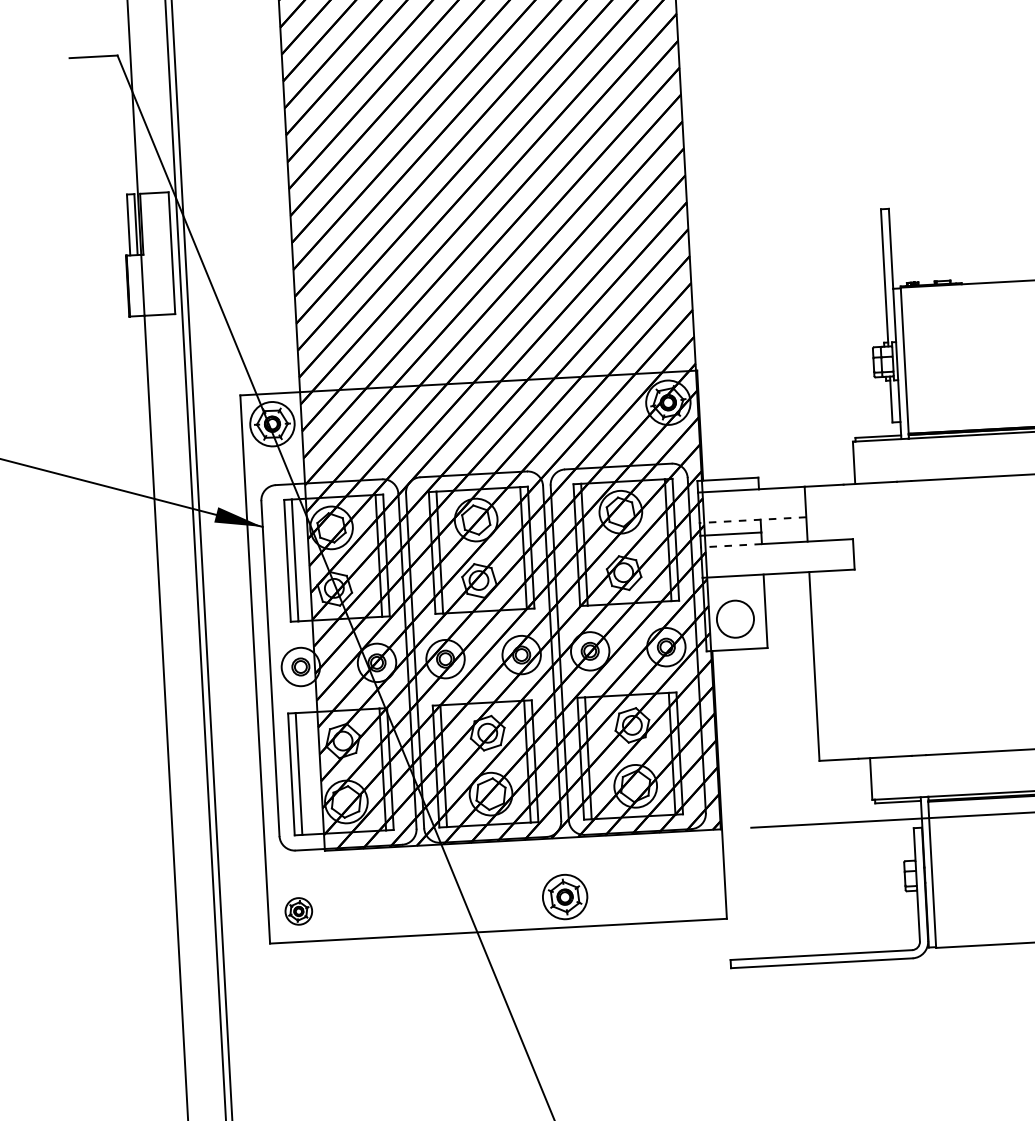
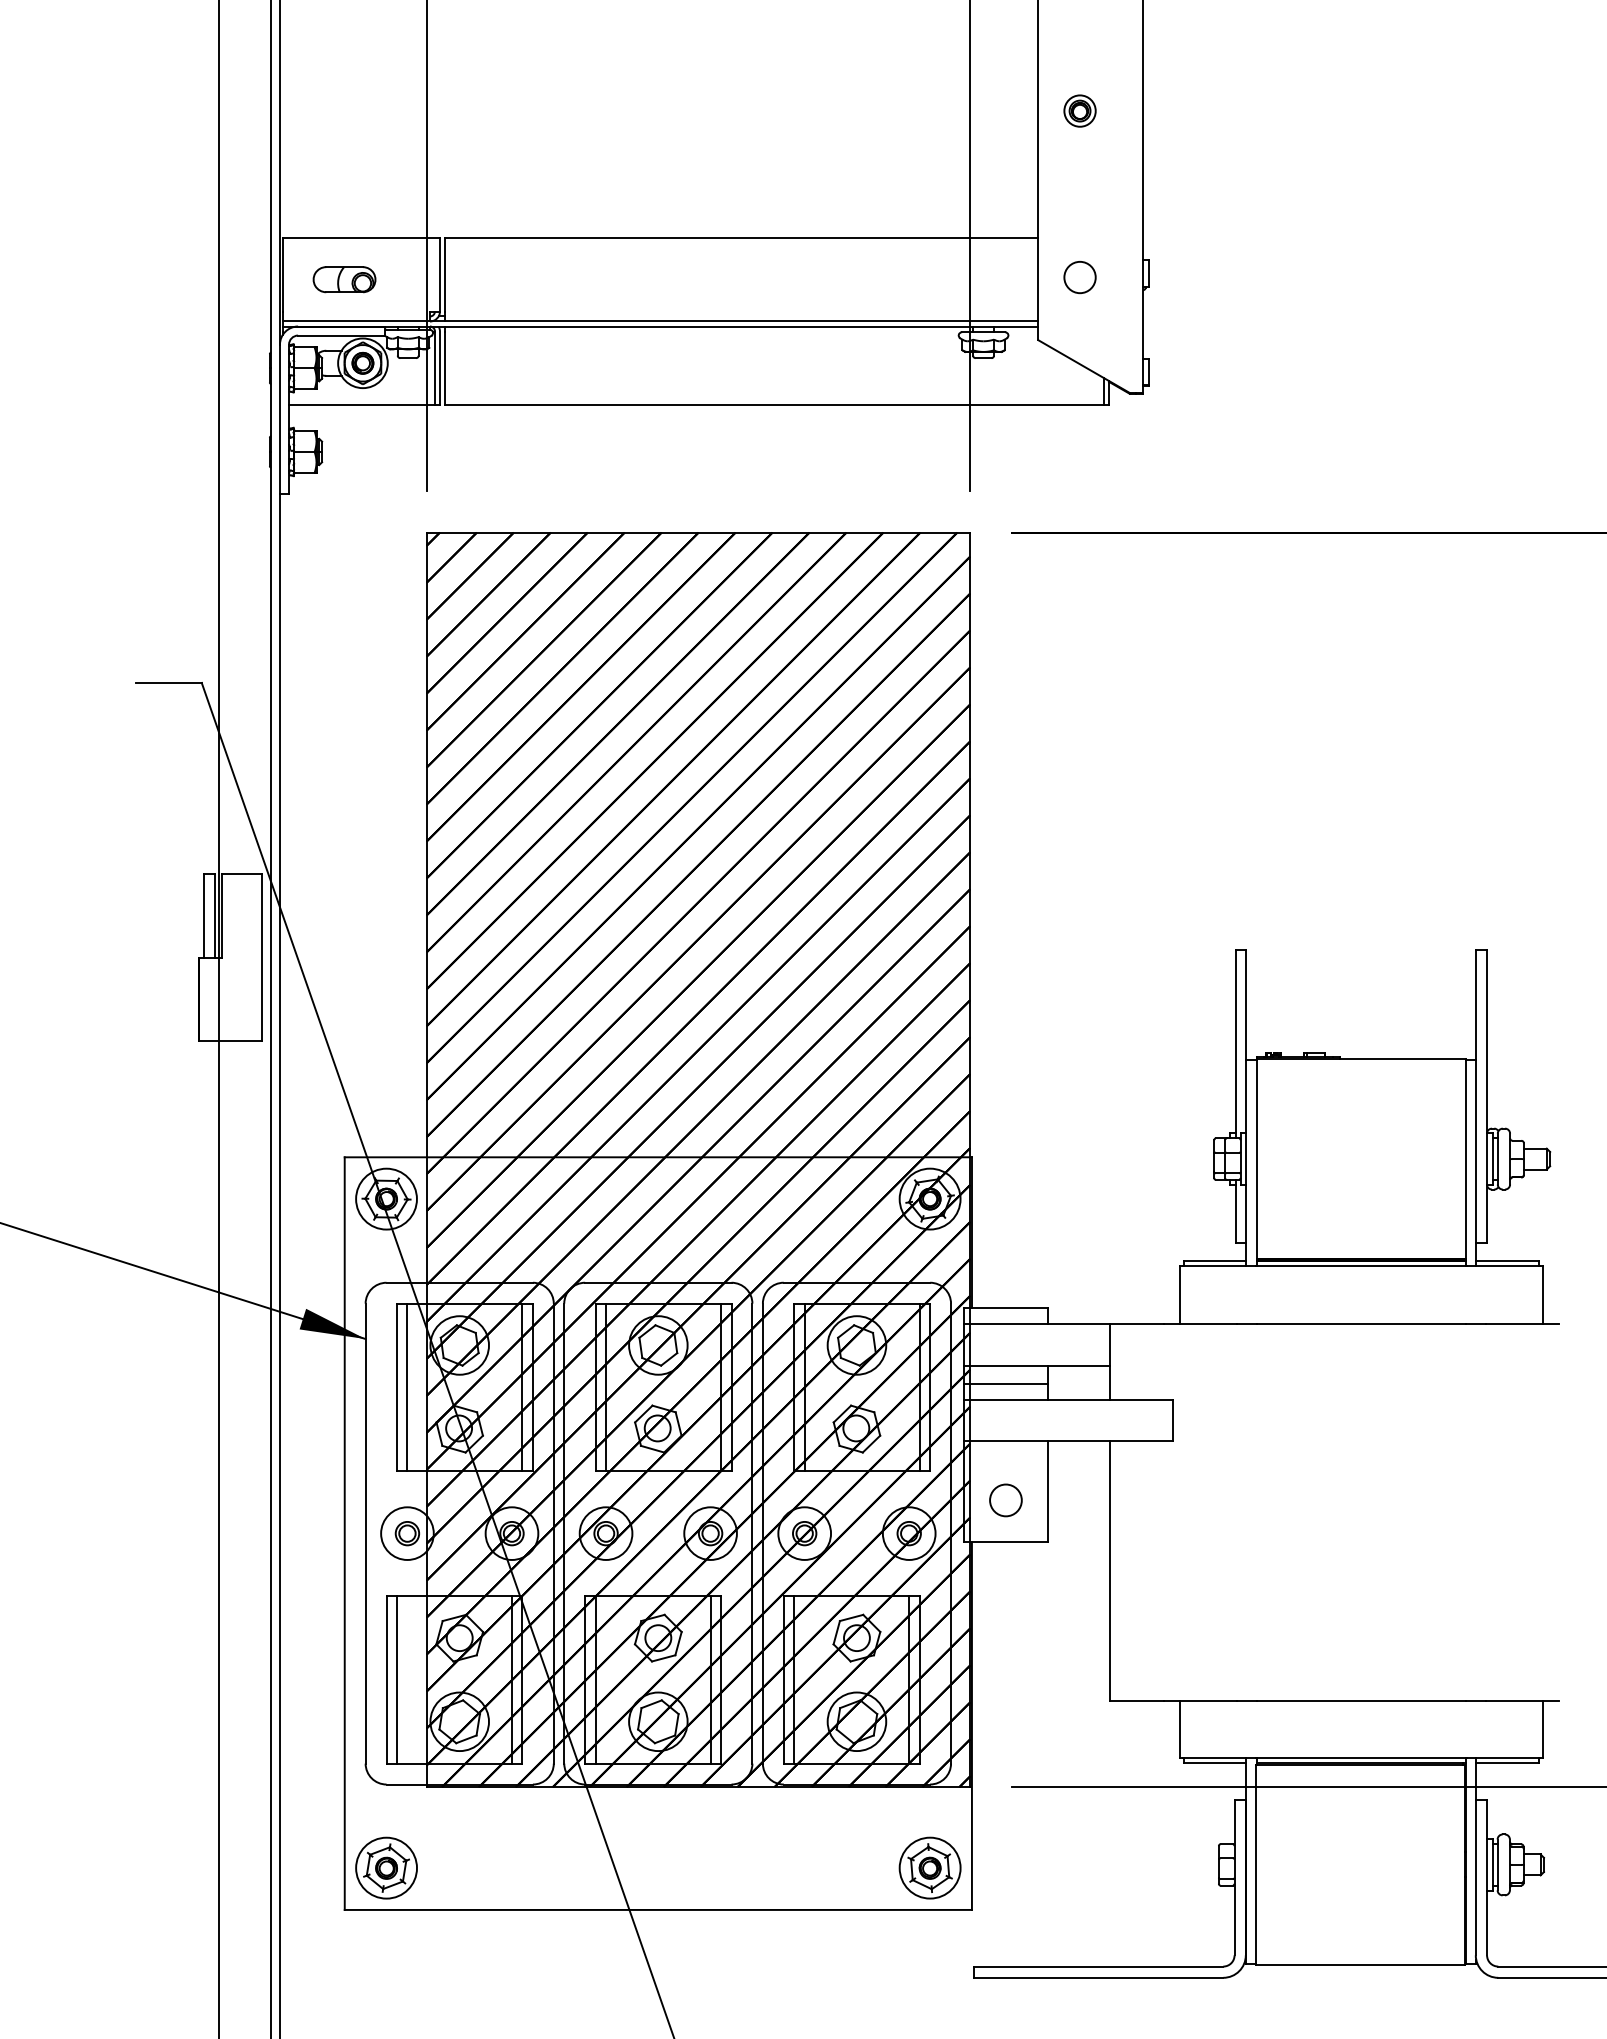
line: (752, 520) -> (1036, 1366), dashed -> solid
line: (731, 545) -> (1005, 1399), dashed -> solid
circle: (735, 619) -> (1005, 1500), size x0.62
part: (564, 896) -> (929, 1867), moved
part: (298, 911) -> (386, 1867), size x1.67

